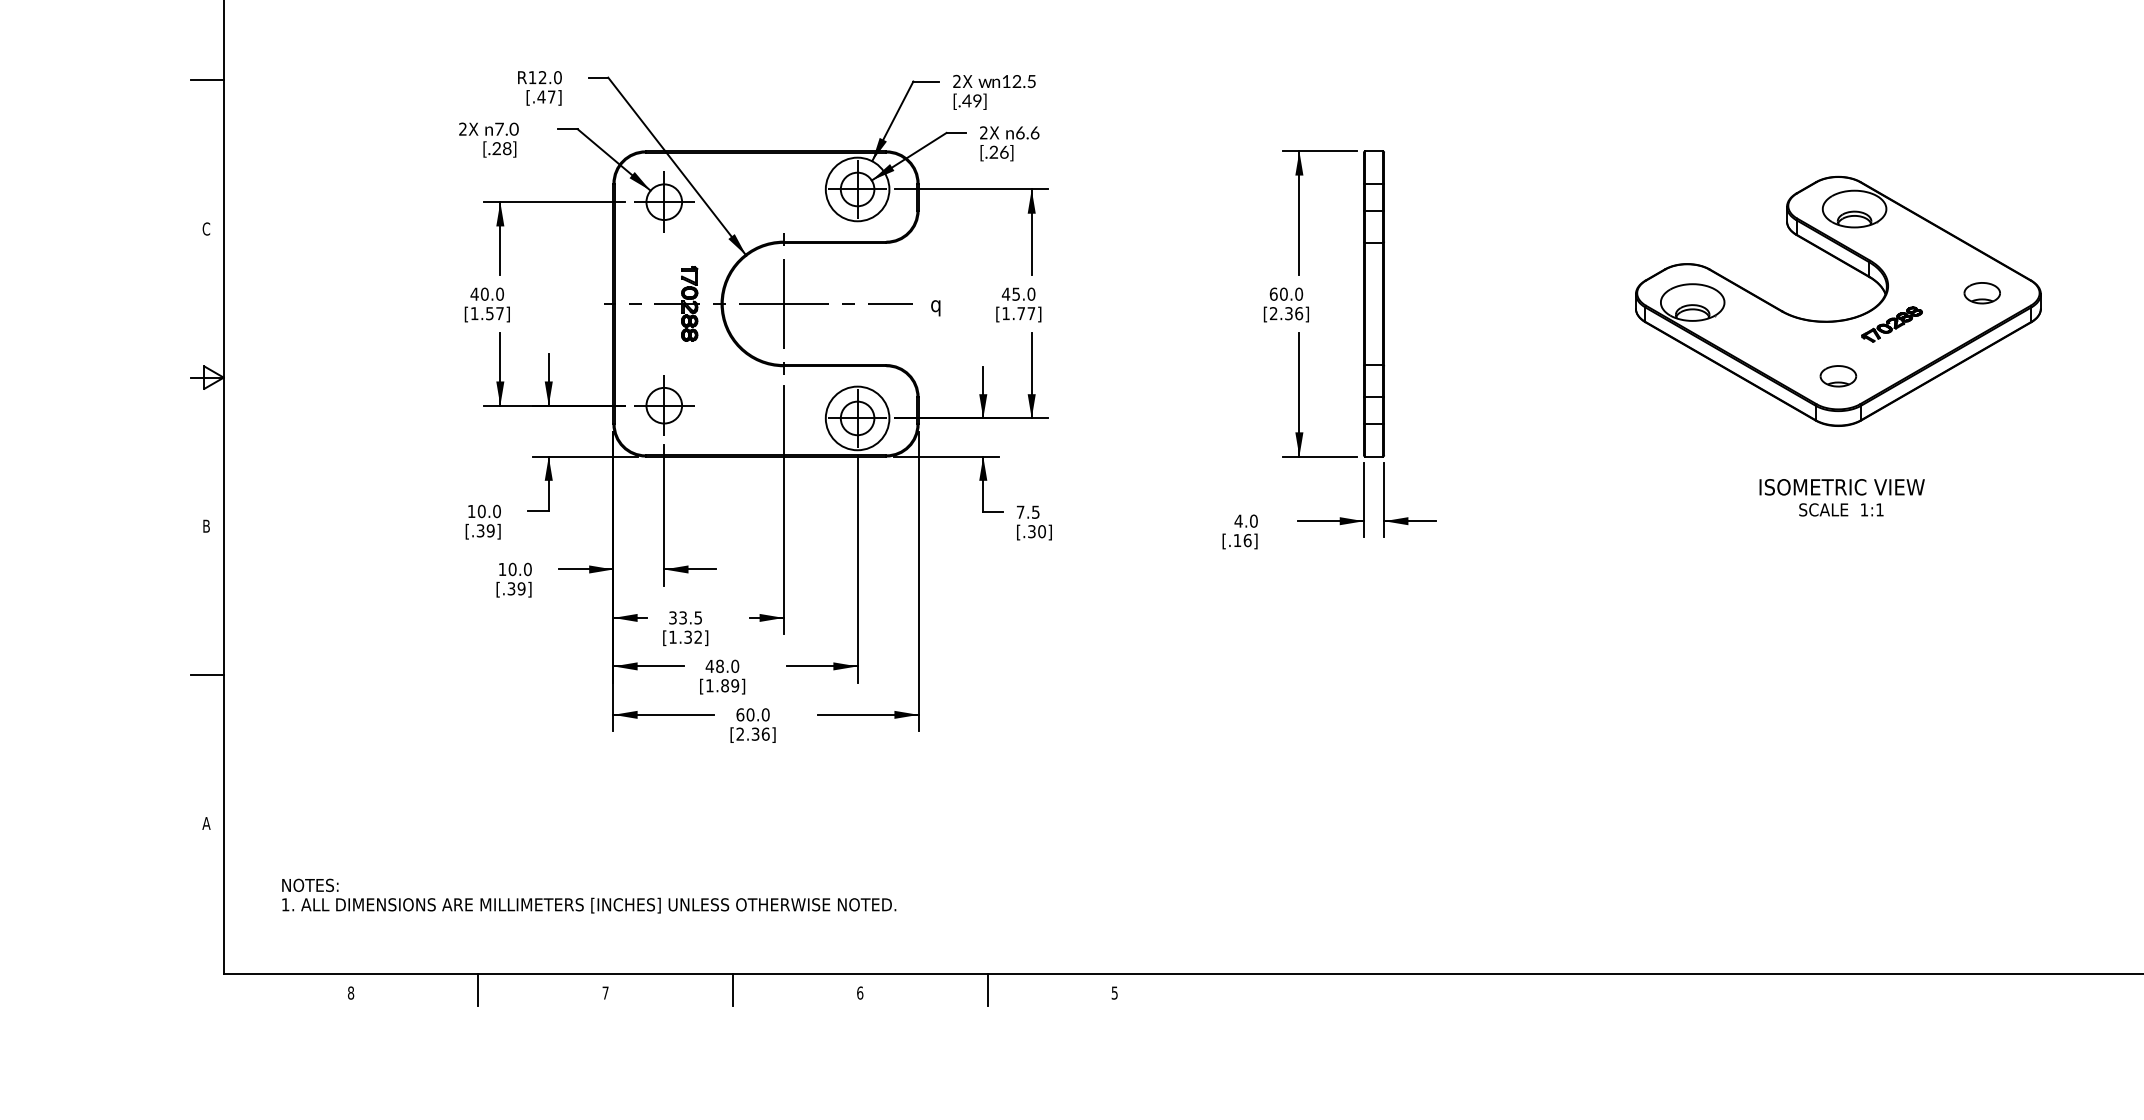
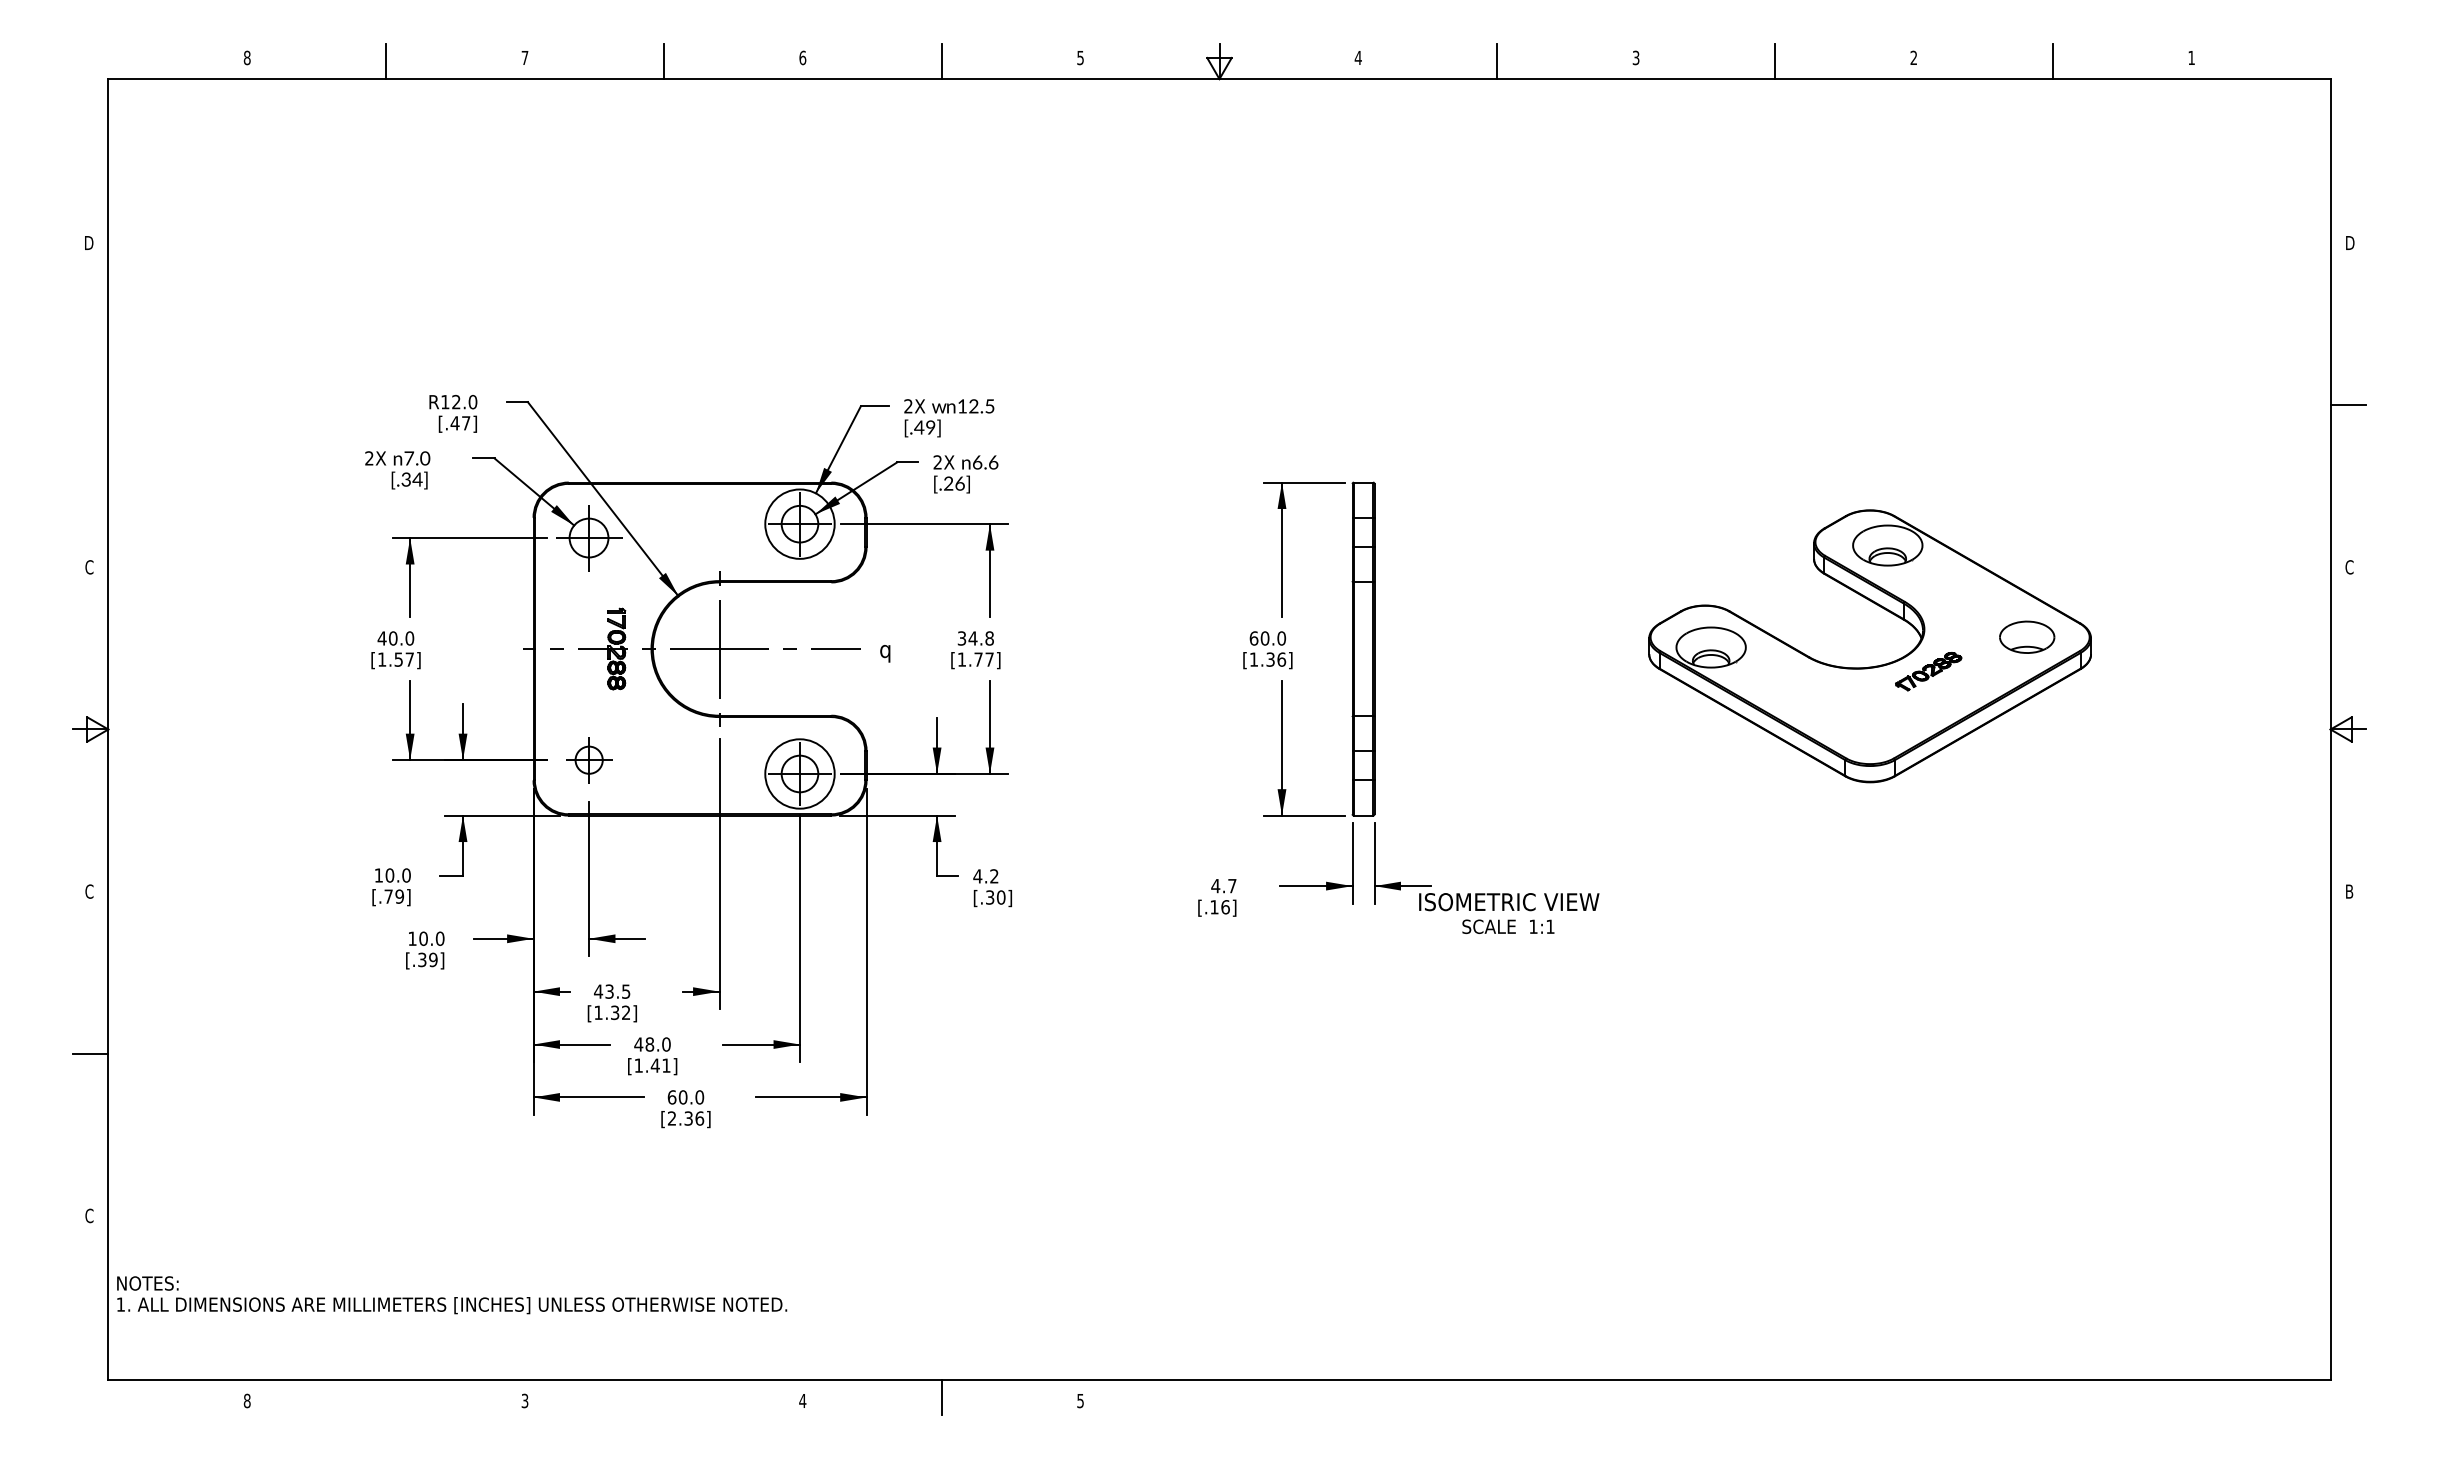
line: (207, 80) -> (90, 405), removed
text: (501, 148) -> (411, 479), [.28] -> [.34]
part: (1981, 293) -> (2026, 637), size x1.4
text: (1018, 294) -> (975, 638), 45.0 -> 34.8
text: (1273, 313) -> (1253, 659), [2.36] -> [1.36]
part: (1837, 375) -> (1869, 727), removed
part: (664, 406) -> (589, 760), size x0.7
text: (1842, 497) -> (1509, 913), moved
text: (1027, 512) -> (985, 876), 7.5 -> 4.2
text: (1254, 520) -> (1232, 885), 4.0 -> 4.7
text: (206, 526) -> (89, 891), B -> C
text: (480, 530) -> (388, 896), [.39] -> [.79]
text: (672, 617) -> (598, 991), 33.5 -> 43.5
text: (729, 685) -> (660, 1065), [1.89] -> [1.41]
text: (206, 823) -> (89, 1215), A -> C
text: (589, 896) -> (452, 1295), moved
line: (478, 989) -> (386, 1397), removed
line: (732, 989) -> (663, 1397), removed
text: (605, 992) -> (524, 1400), 7 -> 3
text: (859, 992) -> (802, 1400), 6 -> 4

